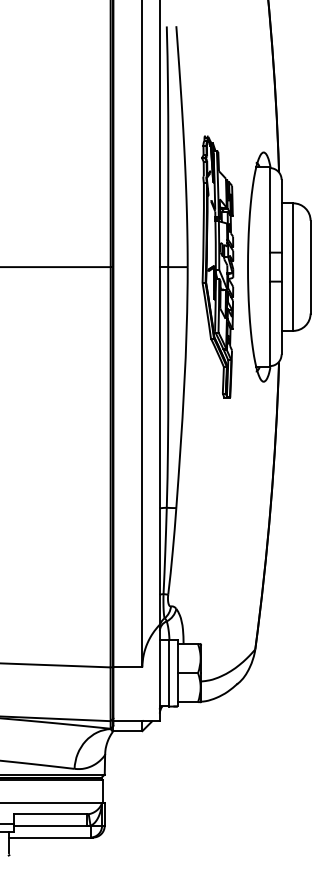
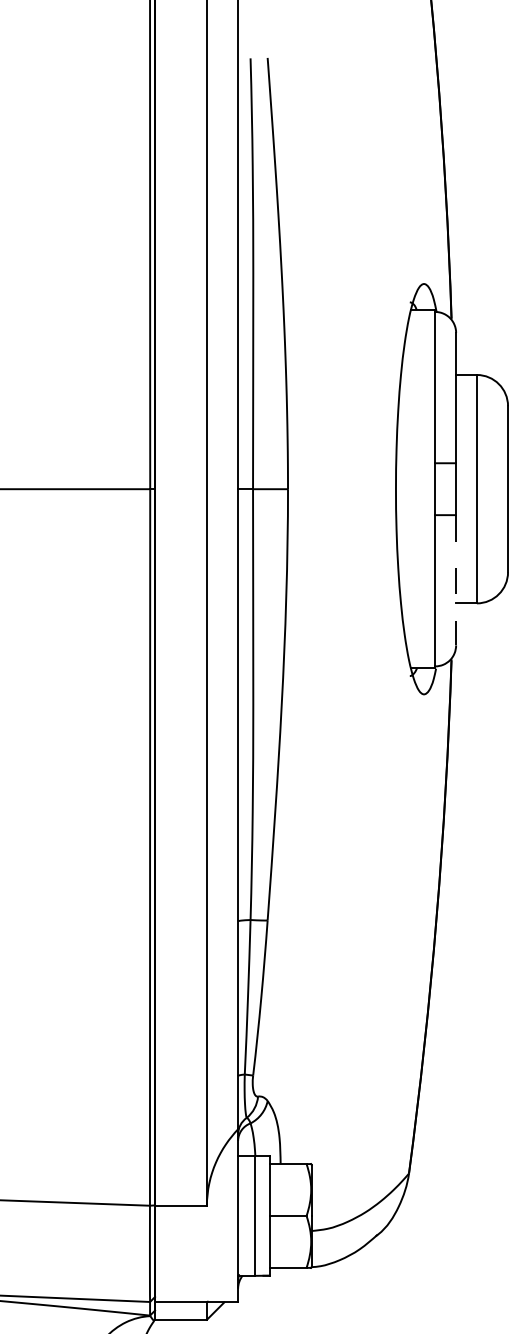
part: (217, 266) -> (341, 488), removed
line: (281, 318) -> (455, 581), solid -> dashed

